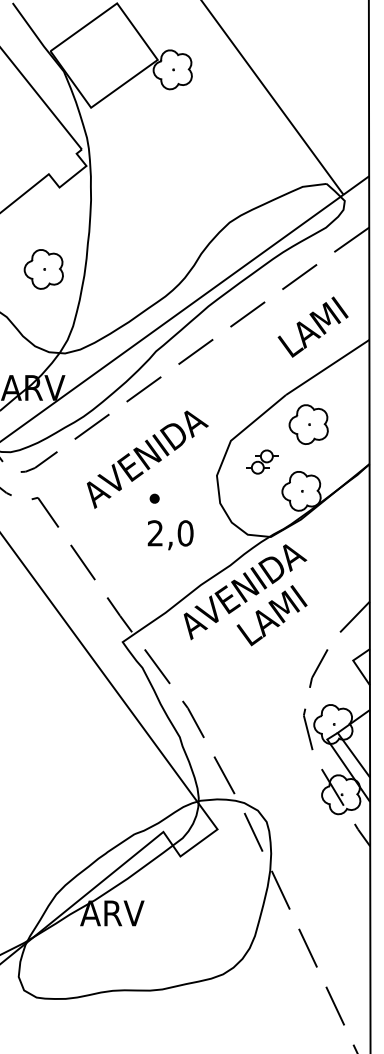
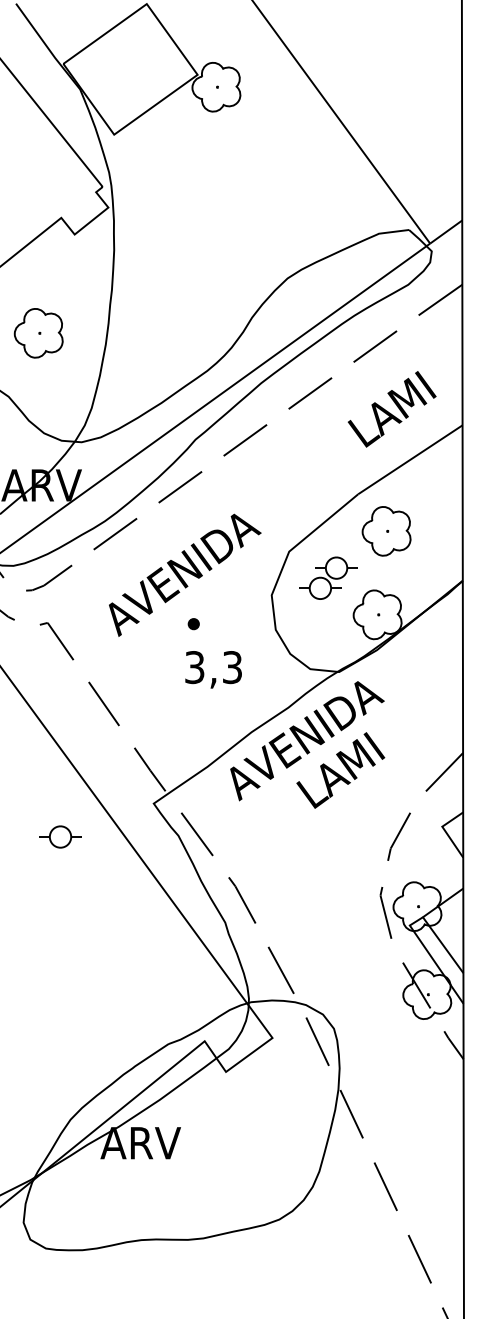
part: (43, 269) -> (38, 333), moved
part: (262, 461) -> (328, 577), size x1.43
text: (170, 533) -> (213, 667), 2,0 -> 3,3
part: (47, 668) -> (59, 836), added

